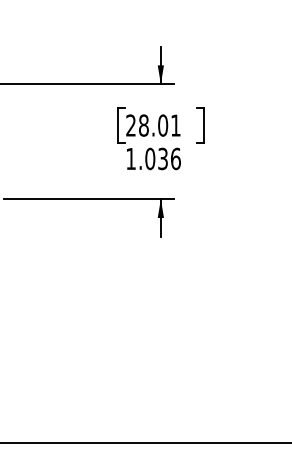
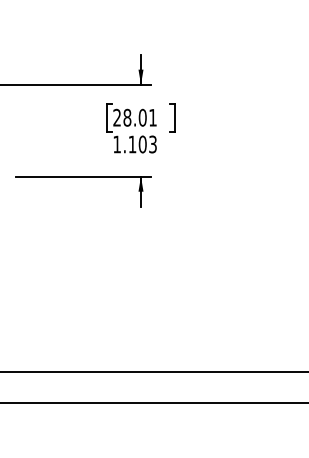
text: (162, 158) -> (142, 144), 1.036 -> 1.103

